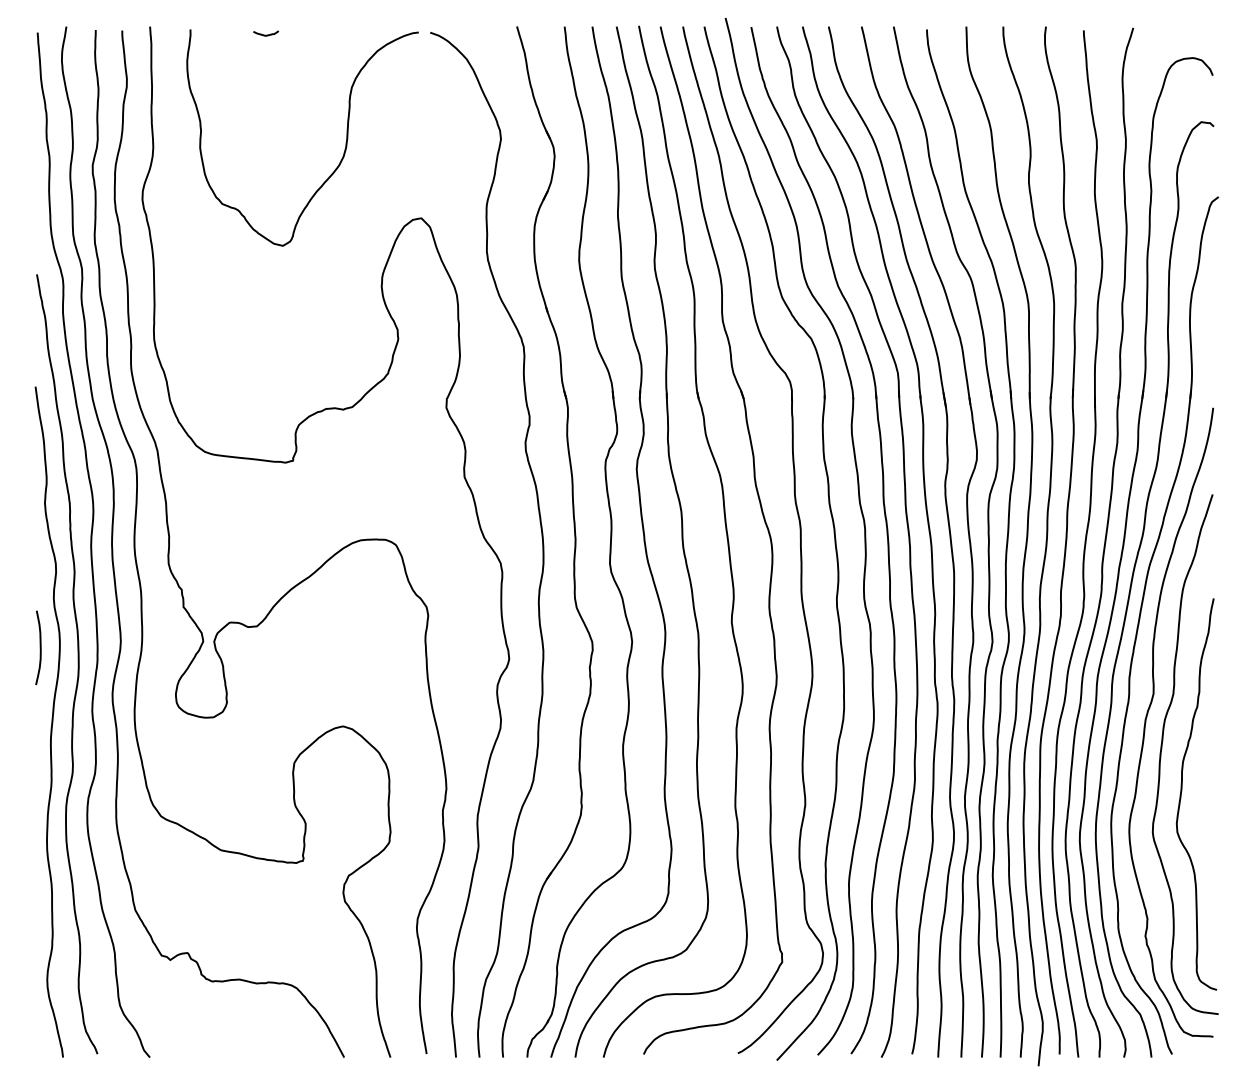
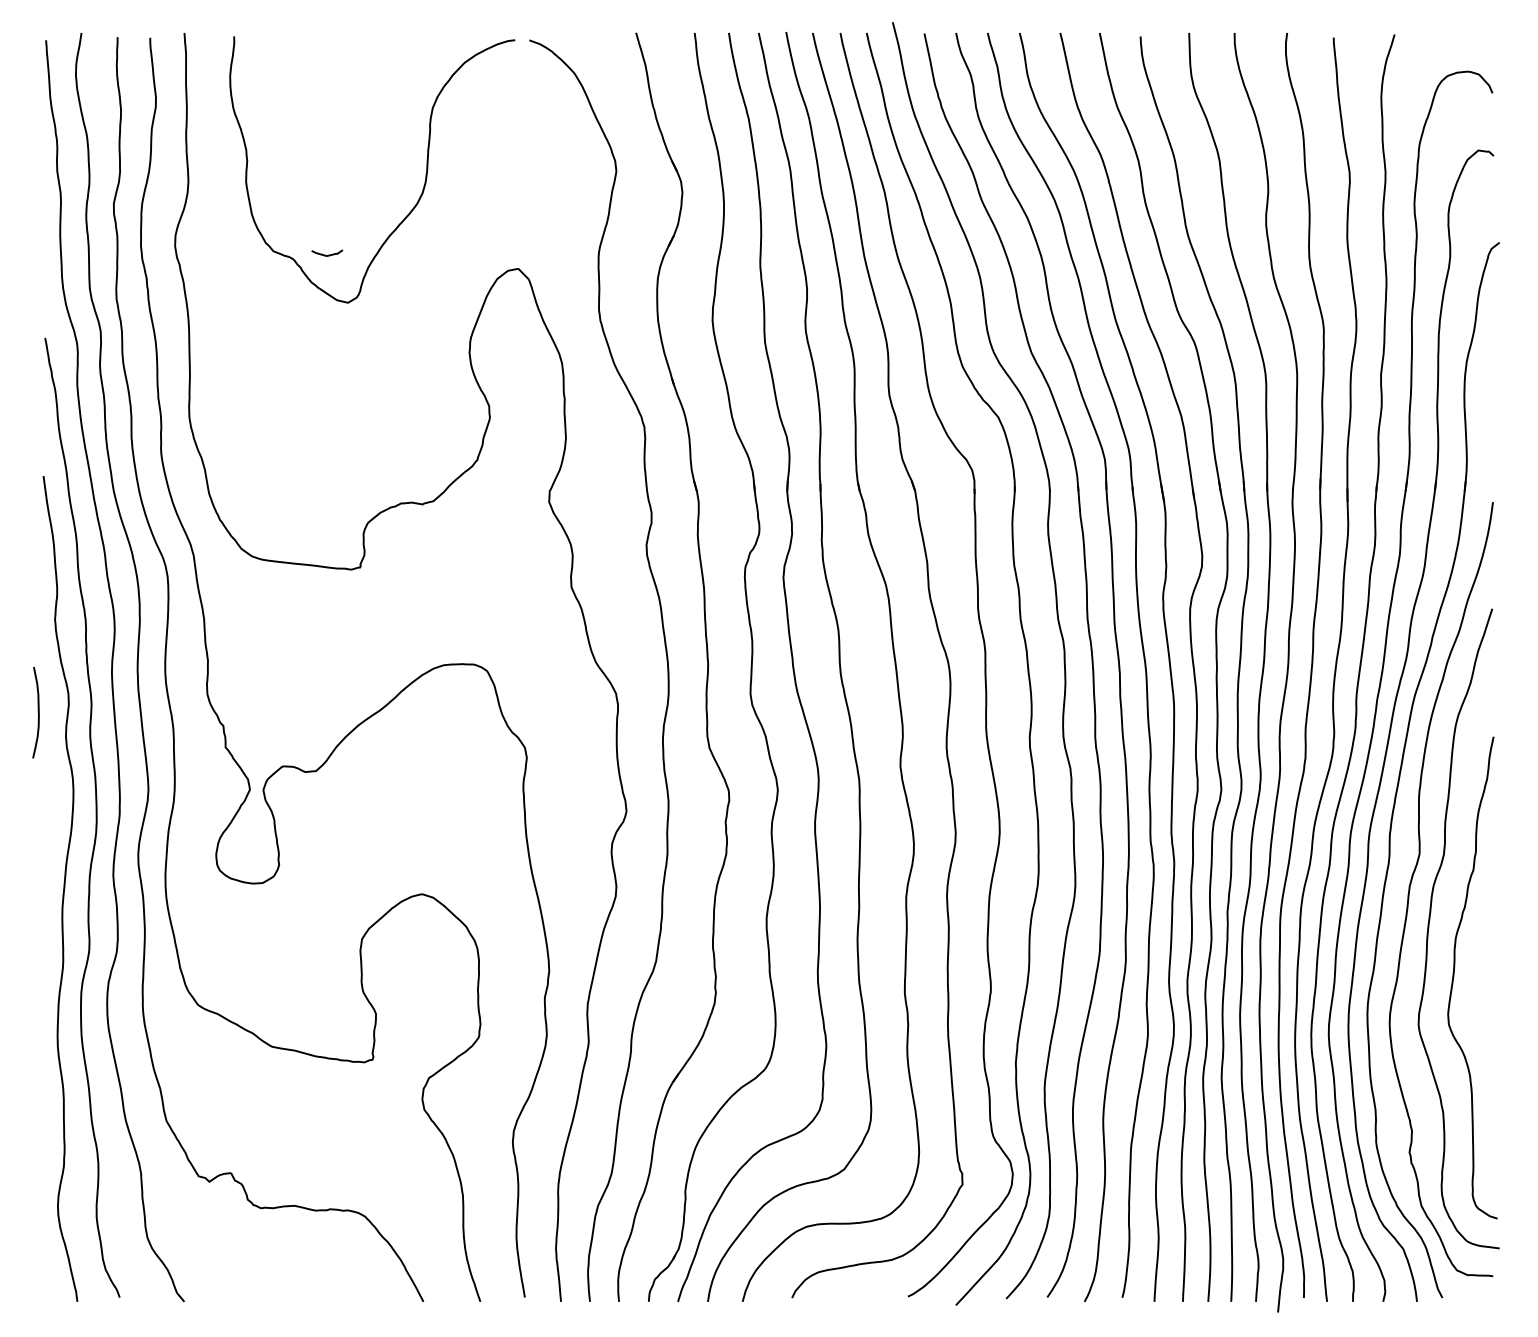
curve: (265, 34) -> (326, 254), moved
curve: (39, 647) -> (37, 712), moved

